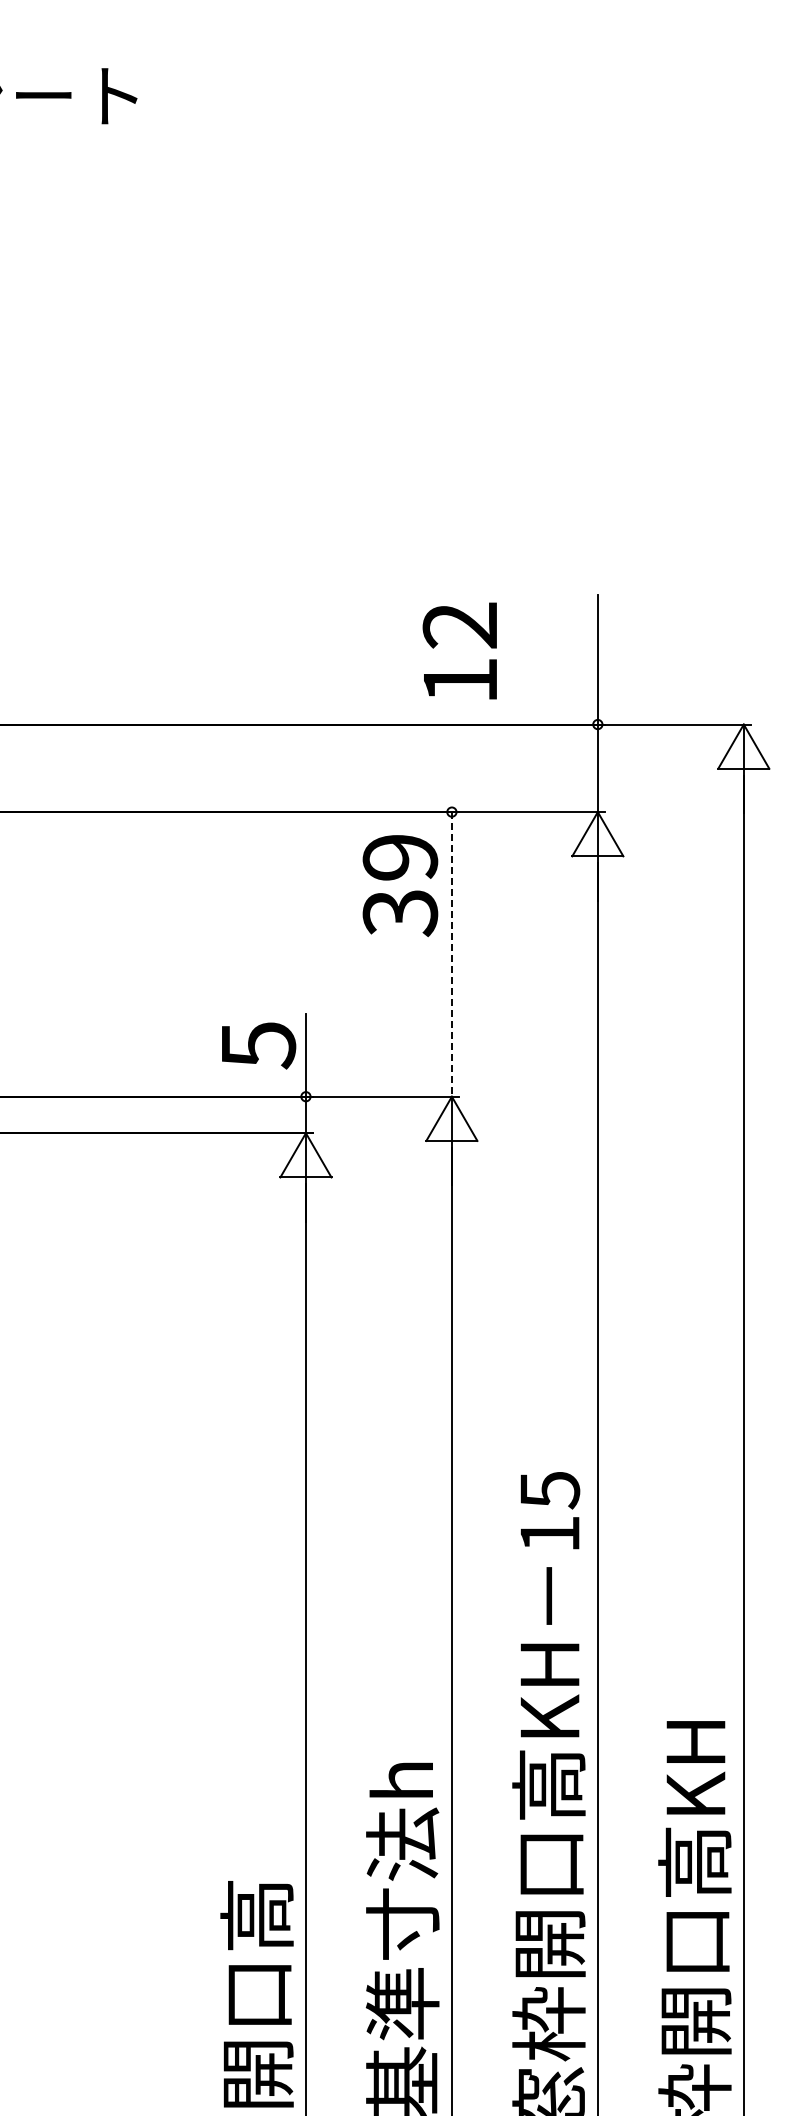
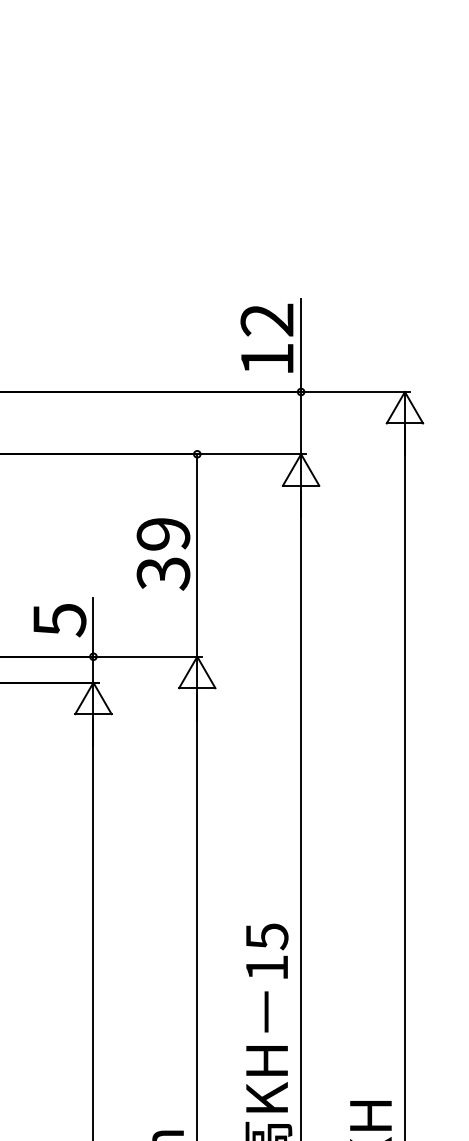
text: (459, 650) -> (266, 337), moved
text: (400, 886) -> (163, 554), moved
line: (451, 954) -> (196, 555), dashed -> solid

